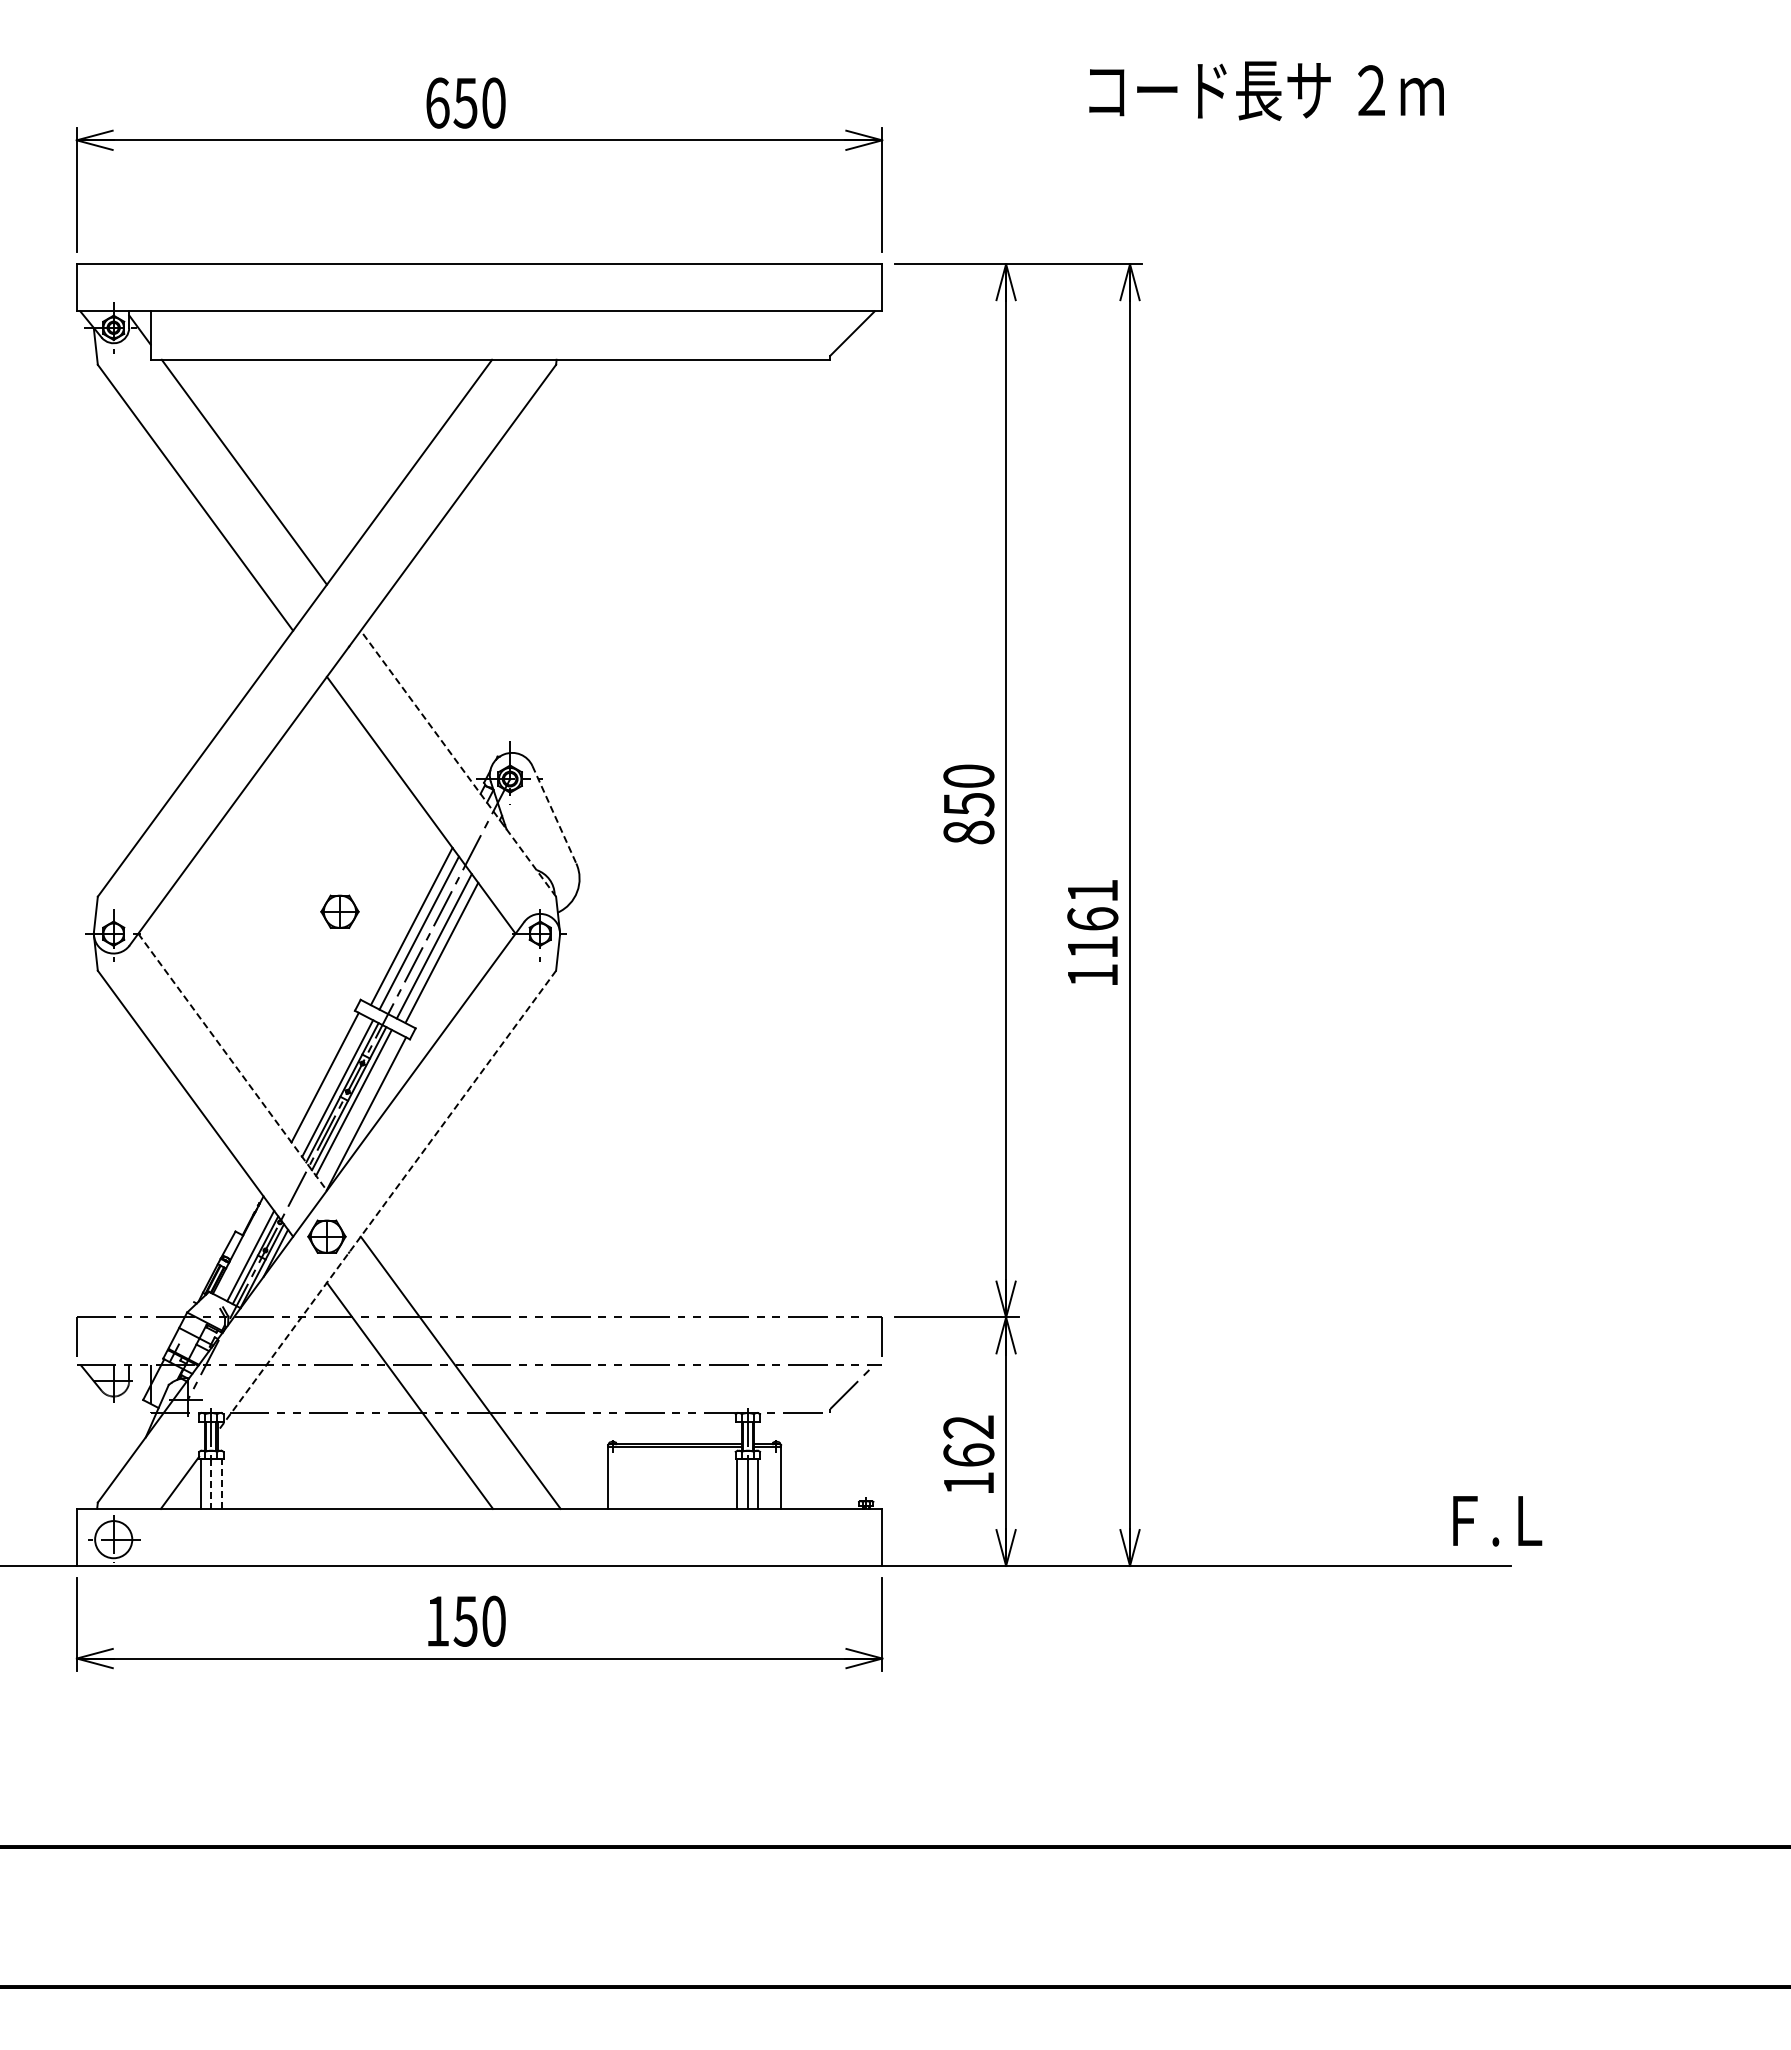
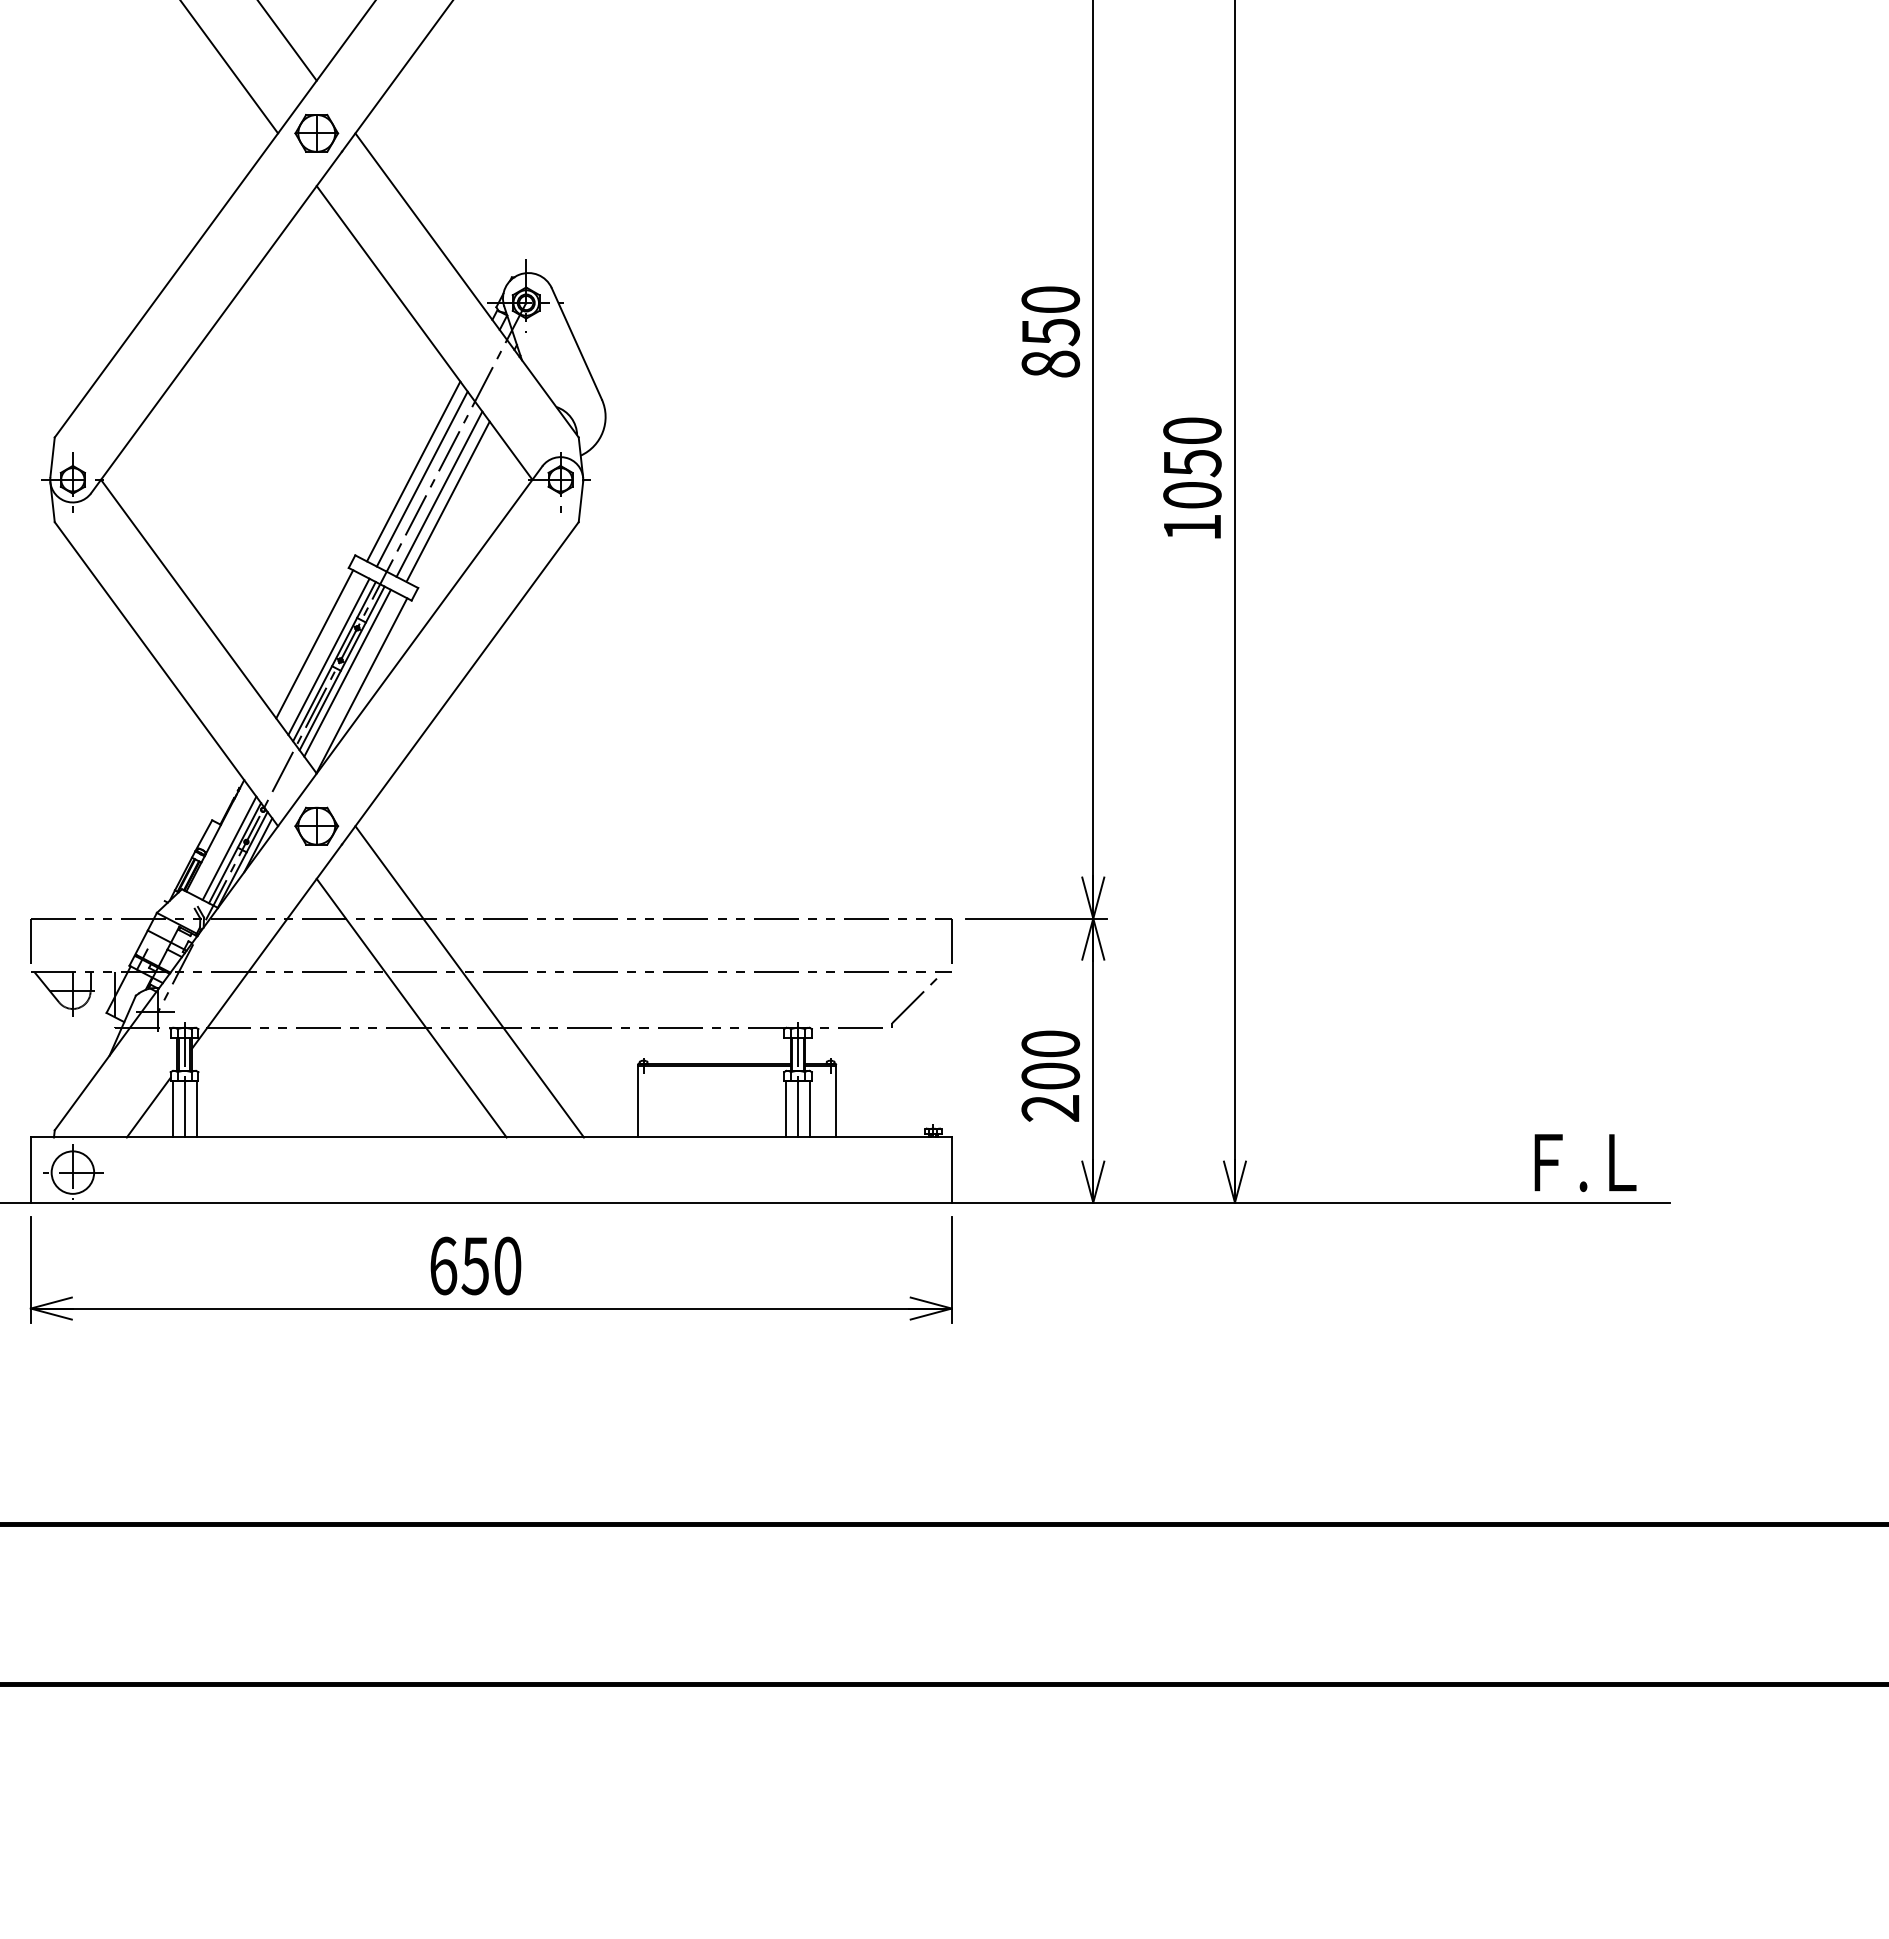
line: (458, 763) -> (467, 285), dashed -> solid
line: (554, 815) -> (576, 344), dashed -> solid
part: (339, 911) -> (316, 133), moved
text: (1092, 918) -> (1192, 462), 1161 -> 1050
line: (232, 1062) -> (208, 627), dashed -> solid
line: (386, 1201) -> (384, 785), dashed -> solid
text: (968, 1455) -> (1050, 1076), 162 -> 200
line: (211, 1484) -> (184, 1109), dashed -> solid
line: (221, 1484) -> (196, 1109), dashed -> solid
text: (1497, 1521) -> (1585, 1163), moved
text: (437, 1620) -> (443, 1265), 150 -> 650

